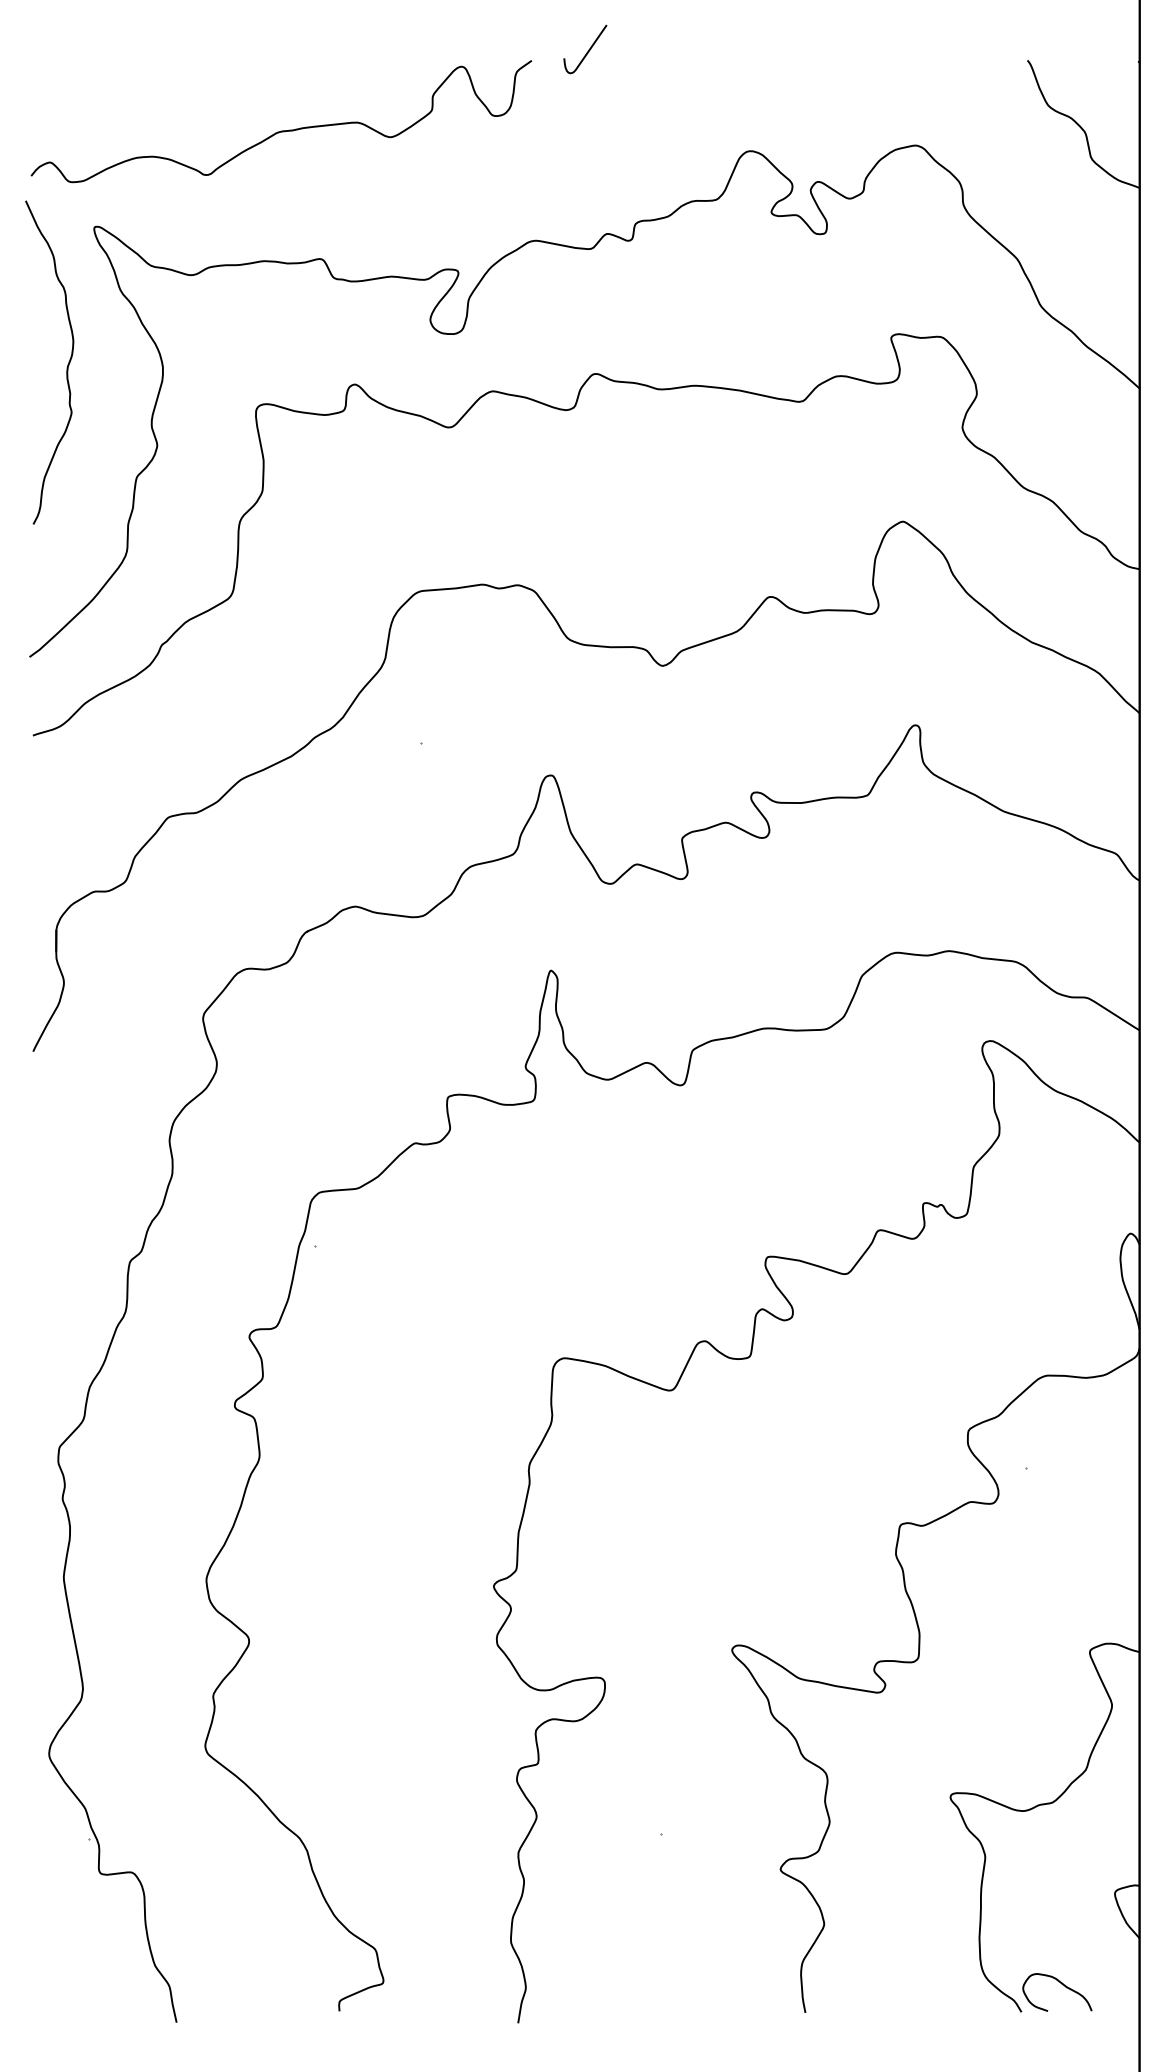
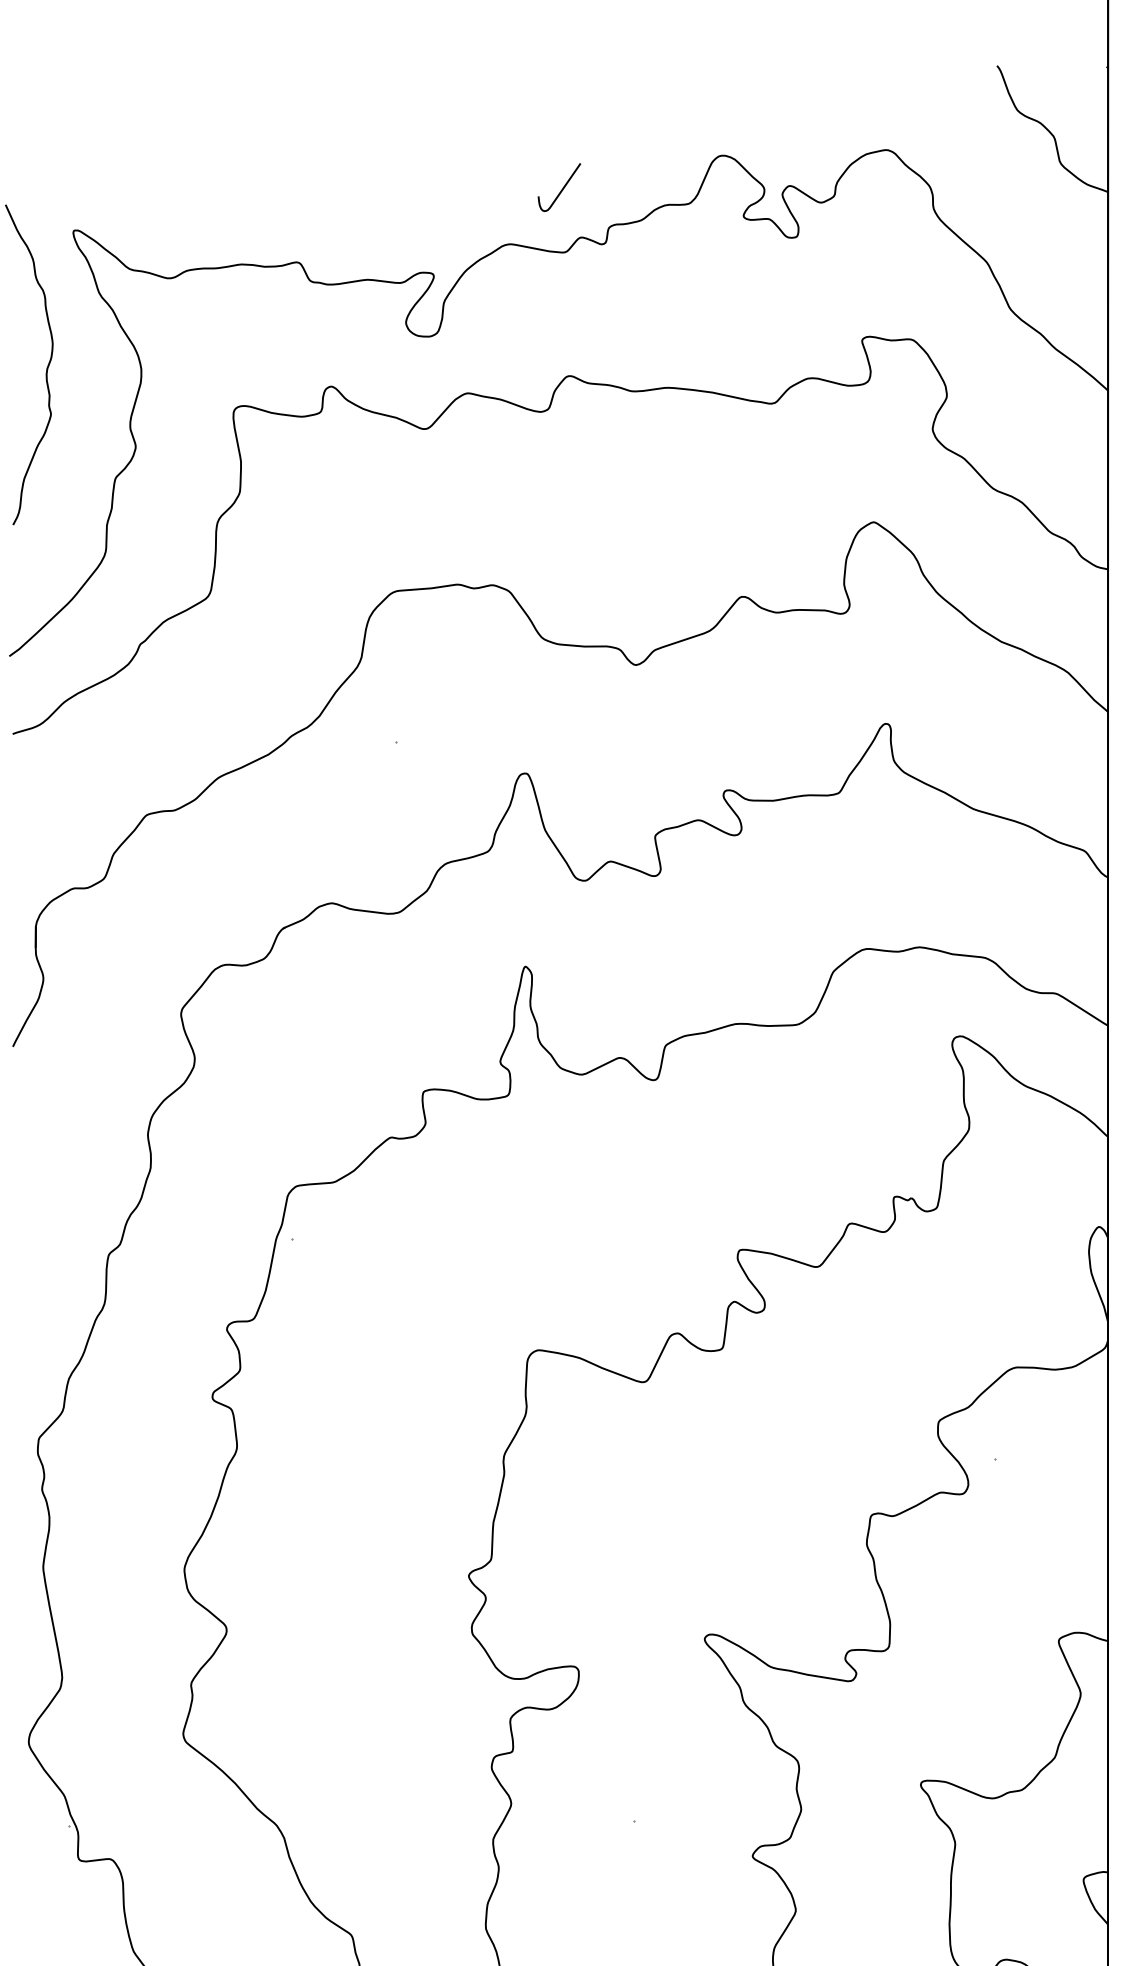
curve: (587, 51) -> (561, 189), moved
curve: (281, 130) -> (258, 135), removed

